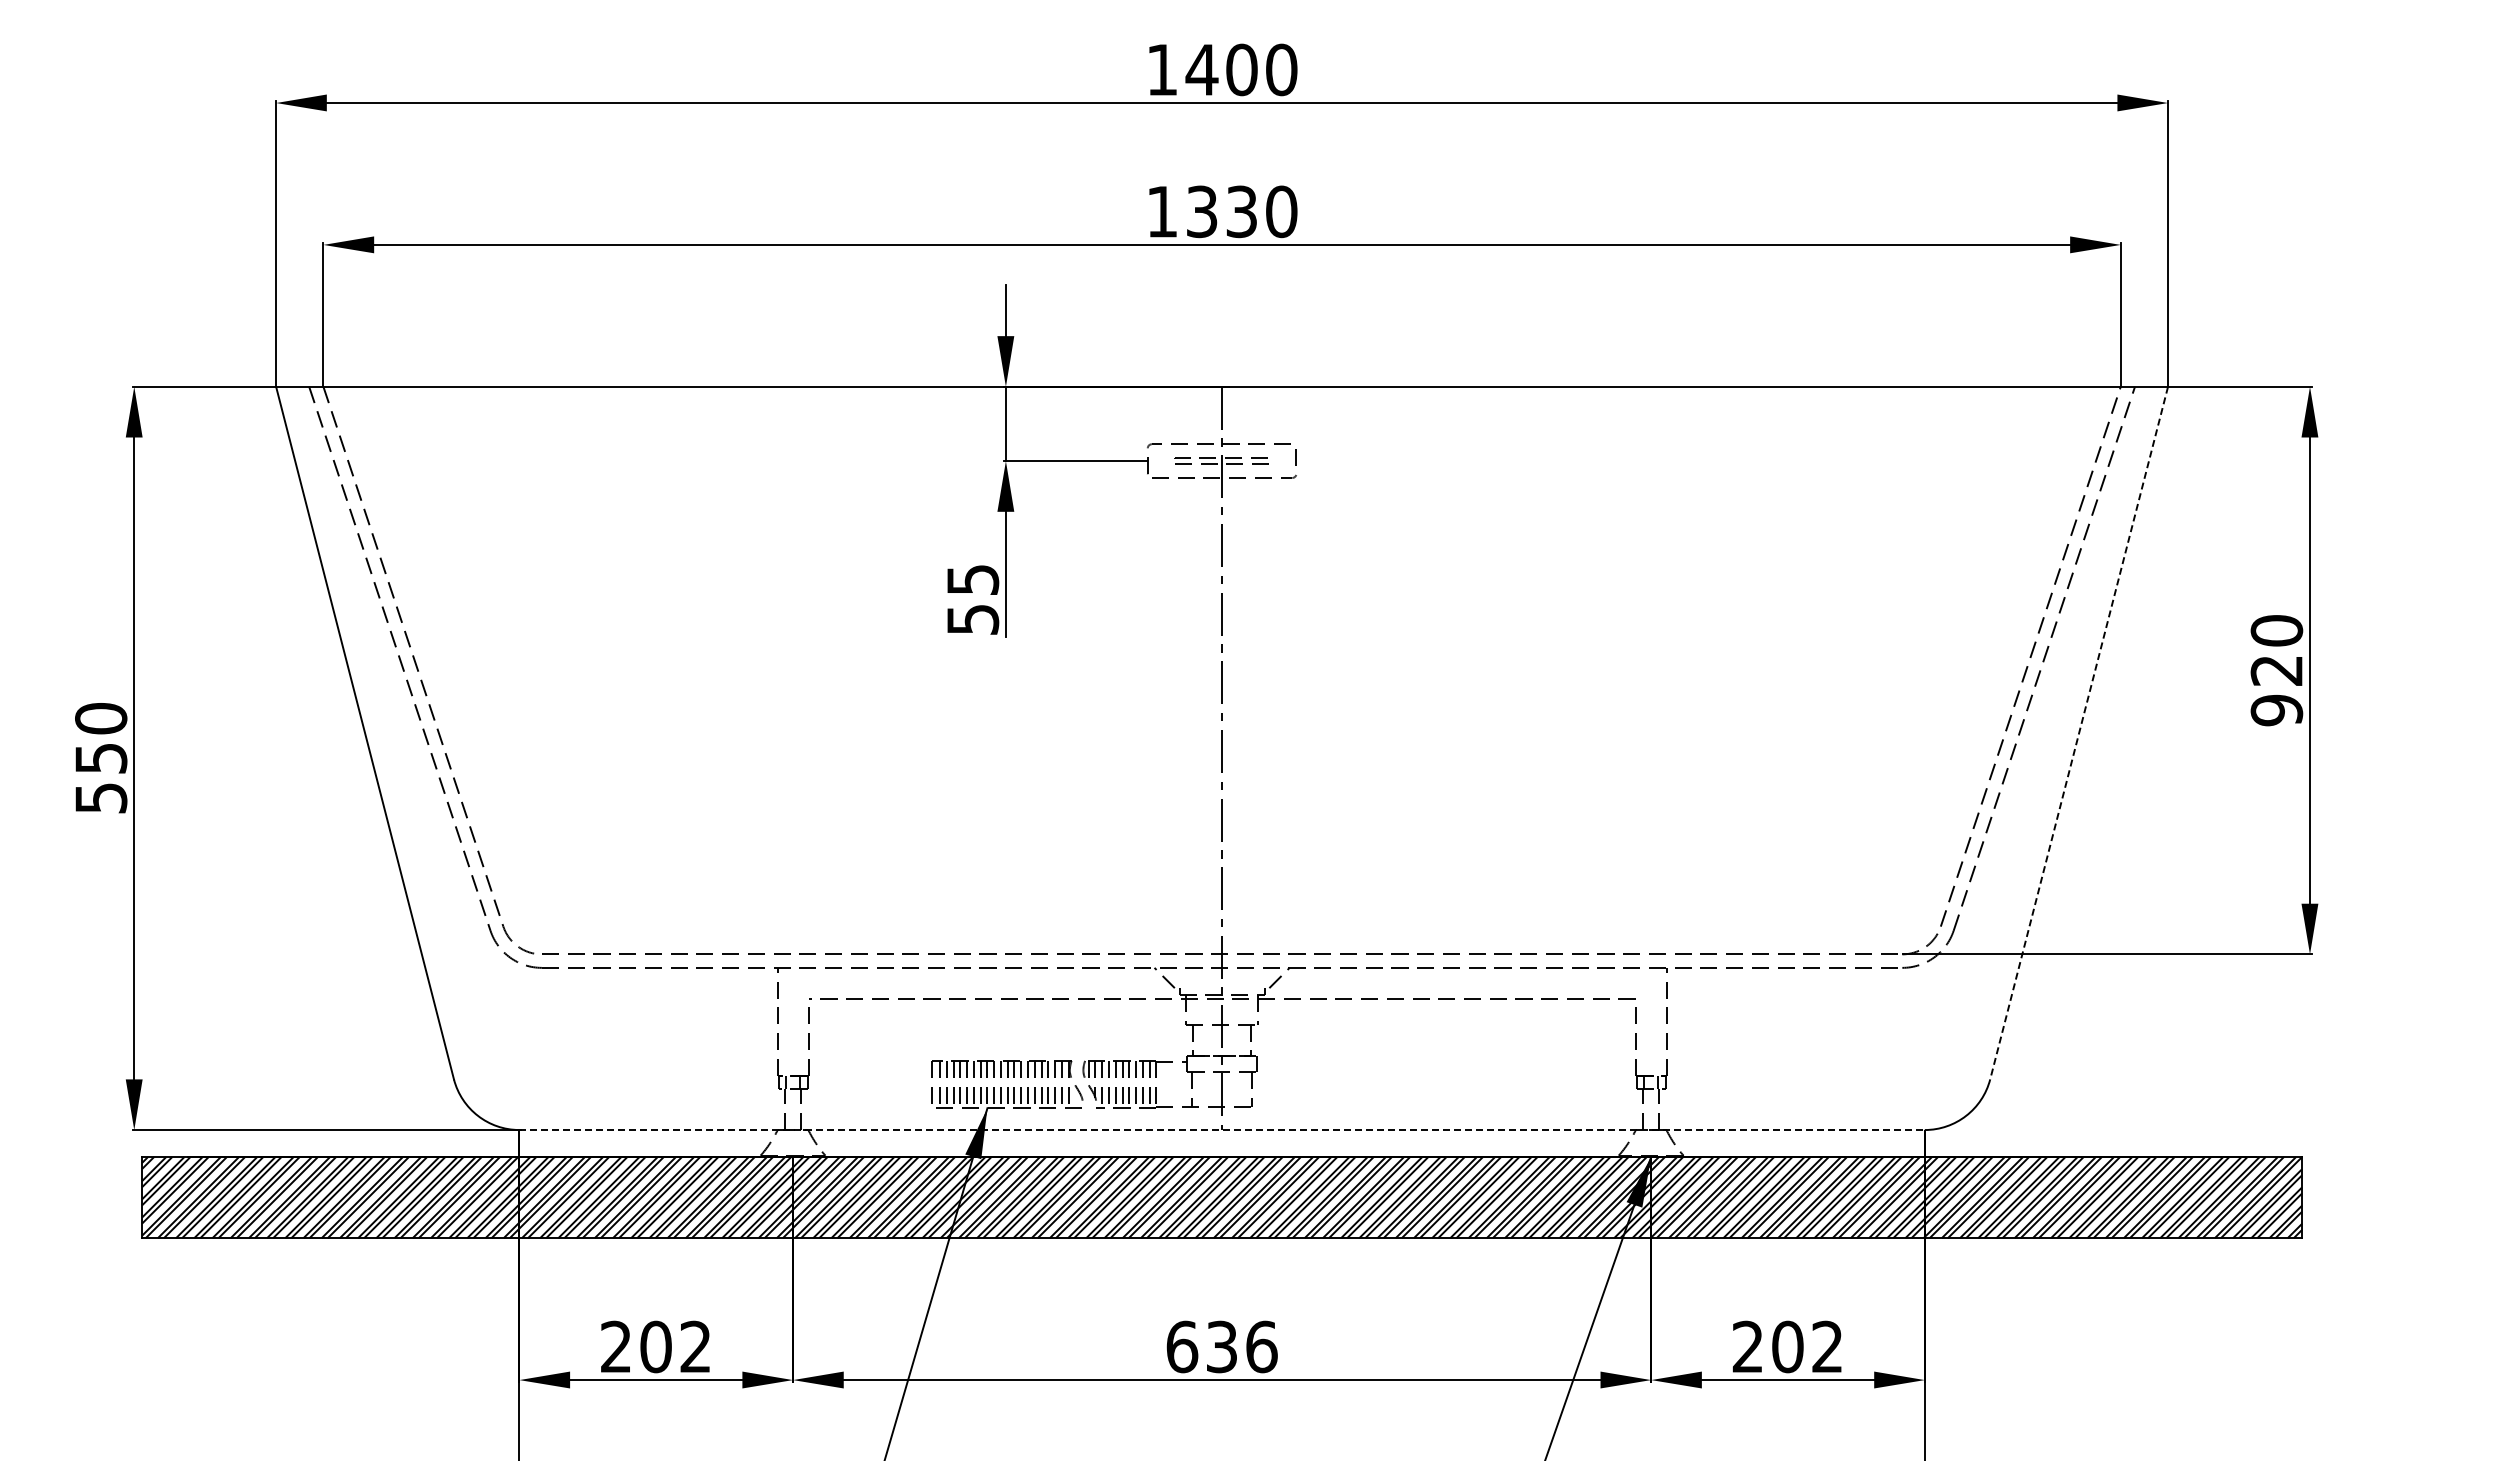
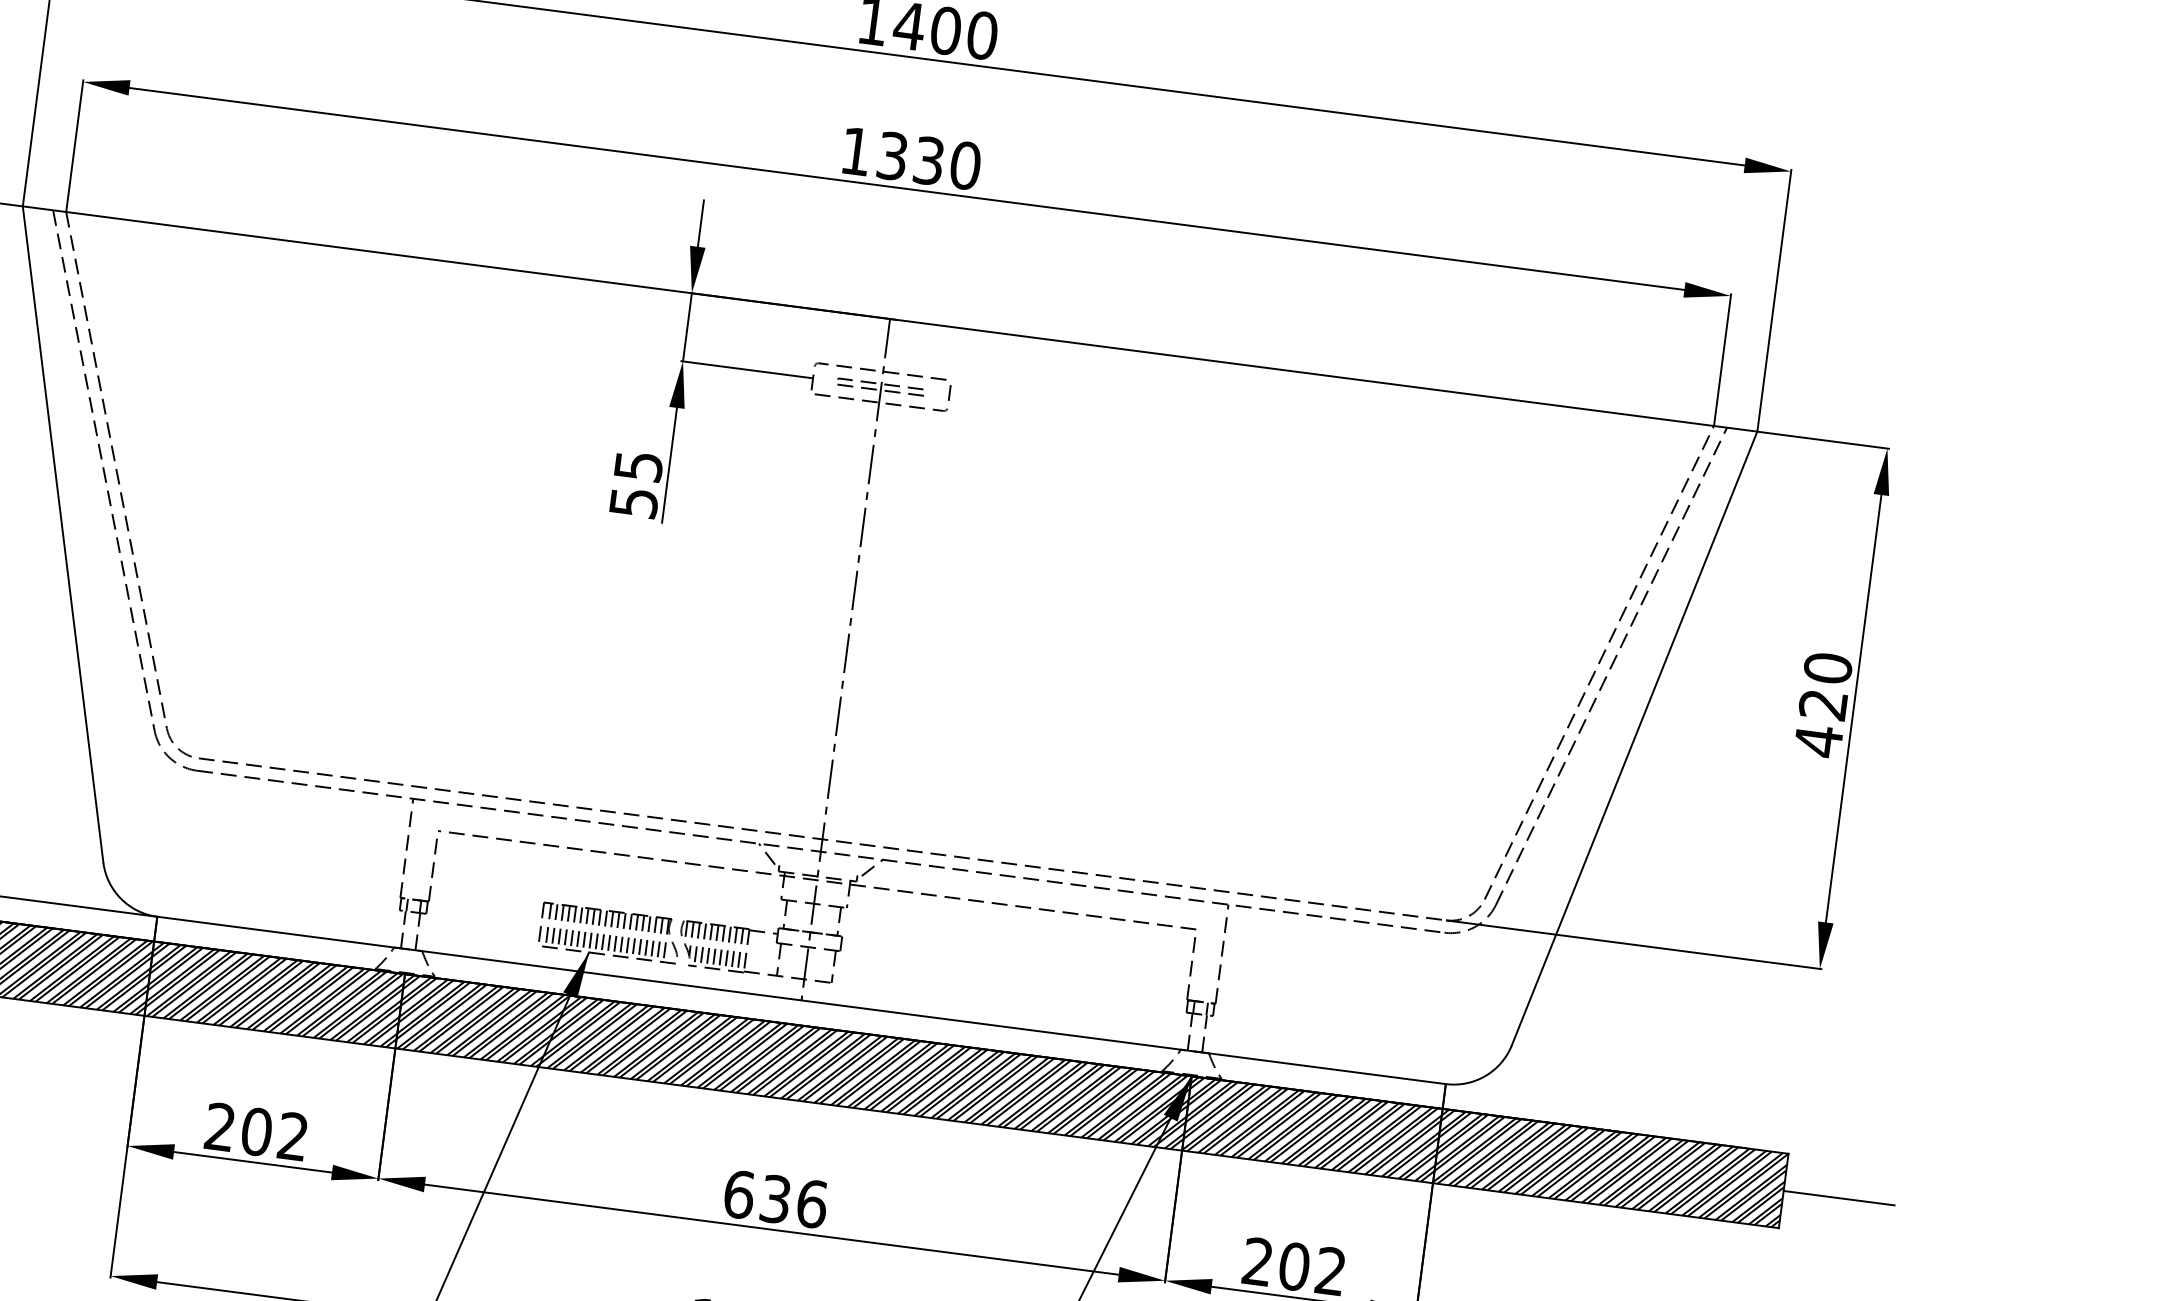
text: (2276, 710) -> (1818, 741), 920 -> 420
line: (2079, 733) -> (1634, 738), dashed -> solid
line: (1222, 1130) -> (801, 1000), dashed -> solid
line: (2362, 1197) -> (1839, 1198), added

